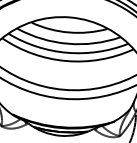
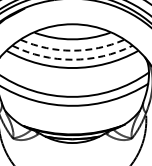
arc: (68, 43) -> (72, 50), solid -> dashed
arc: (67, 52) -> (72, 59), solid -> dashed

